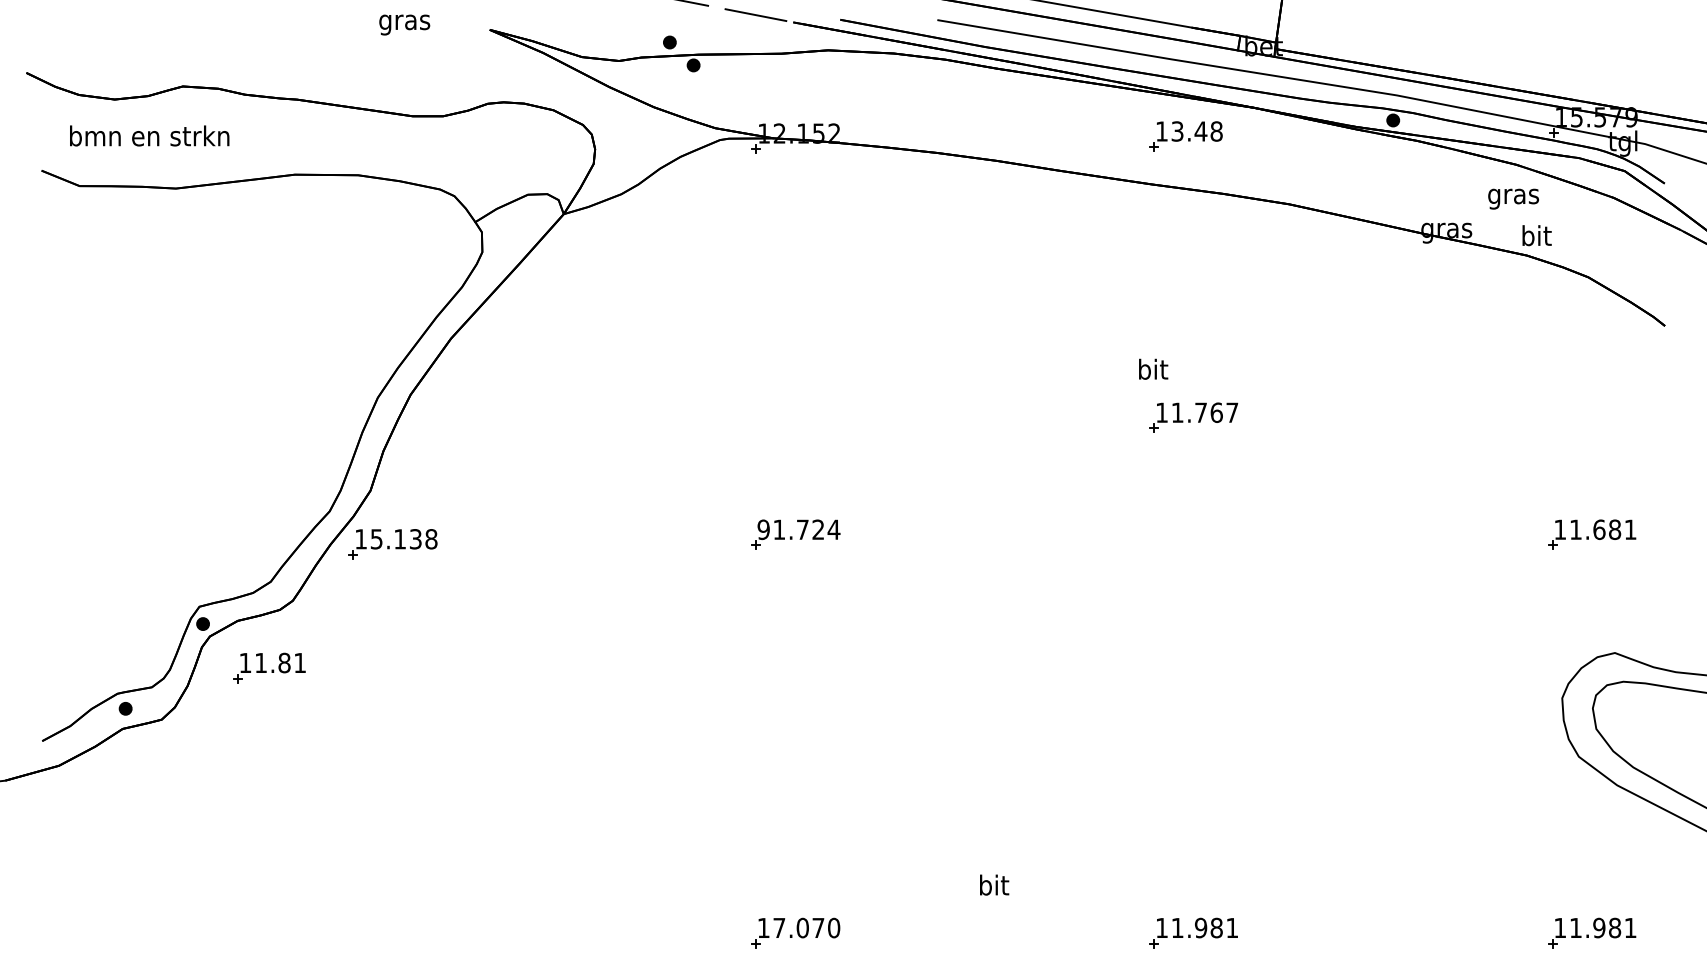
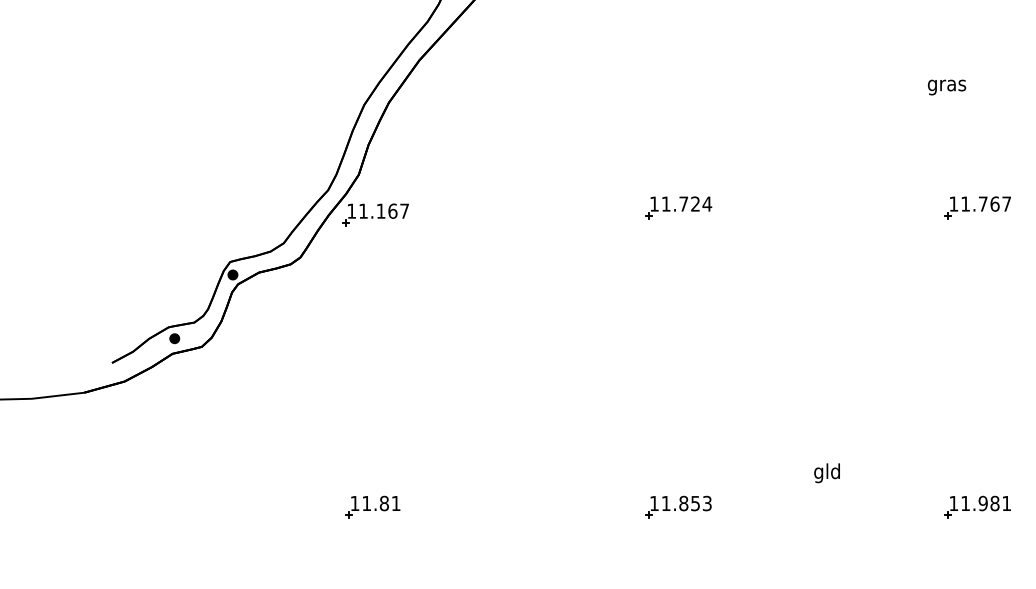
text: (1152, 371) -> (946, 85), bit -> gras
part: (1193, 417) -> (977, 207), moved
text: (763, 529) -> (654, 203), 91.724 -> 11.724
text: (403, 539) -> (383, 211), 15.138 -> 11.167
part: (269, 667) -> (373, 506), moved
text: (993, 887) -> (827, 473), bit -> gld
text: (806, 927) -> (686, 503), 17.070 -> 11.853

